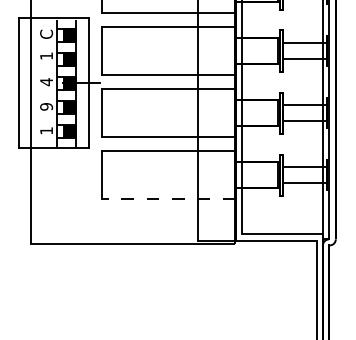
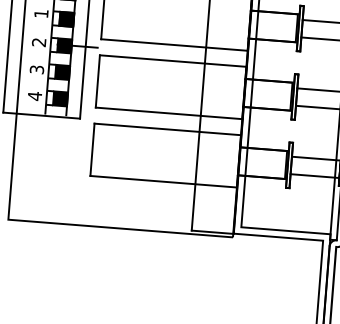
text: (46, 82) -> (39, 42), 4 -> 2
text: (46, 106) -> (36, 69), 9 -> 3
text: (46, 130) -> (34, 95), 1 -> 4
line: (168, 198) -> (163, 181), dashed -> solid

